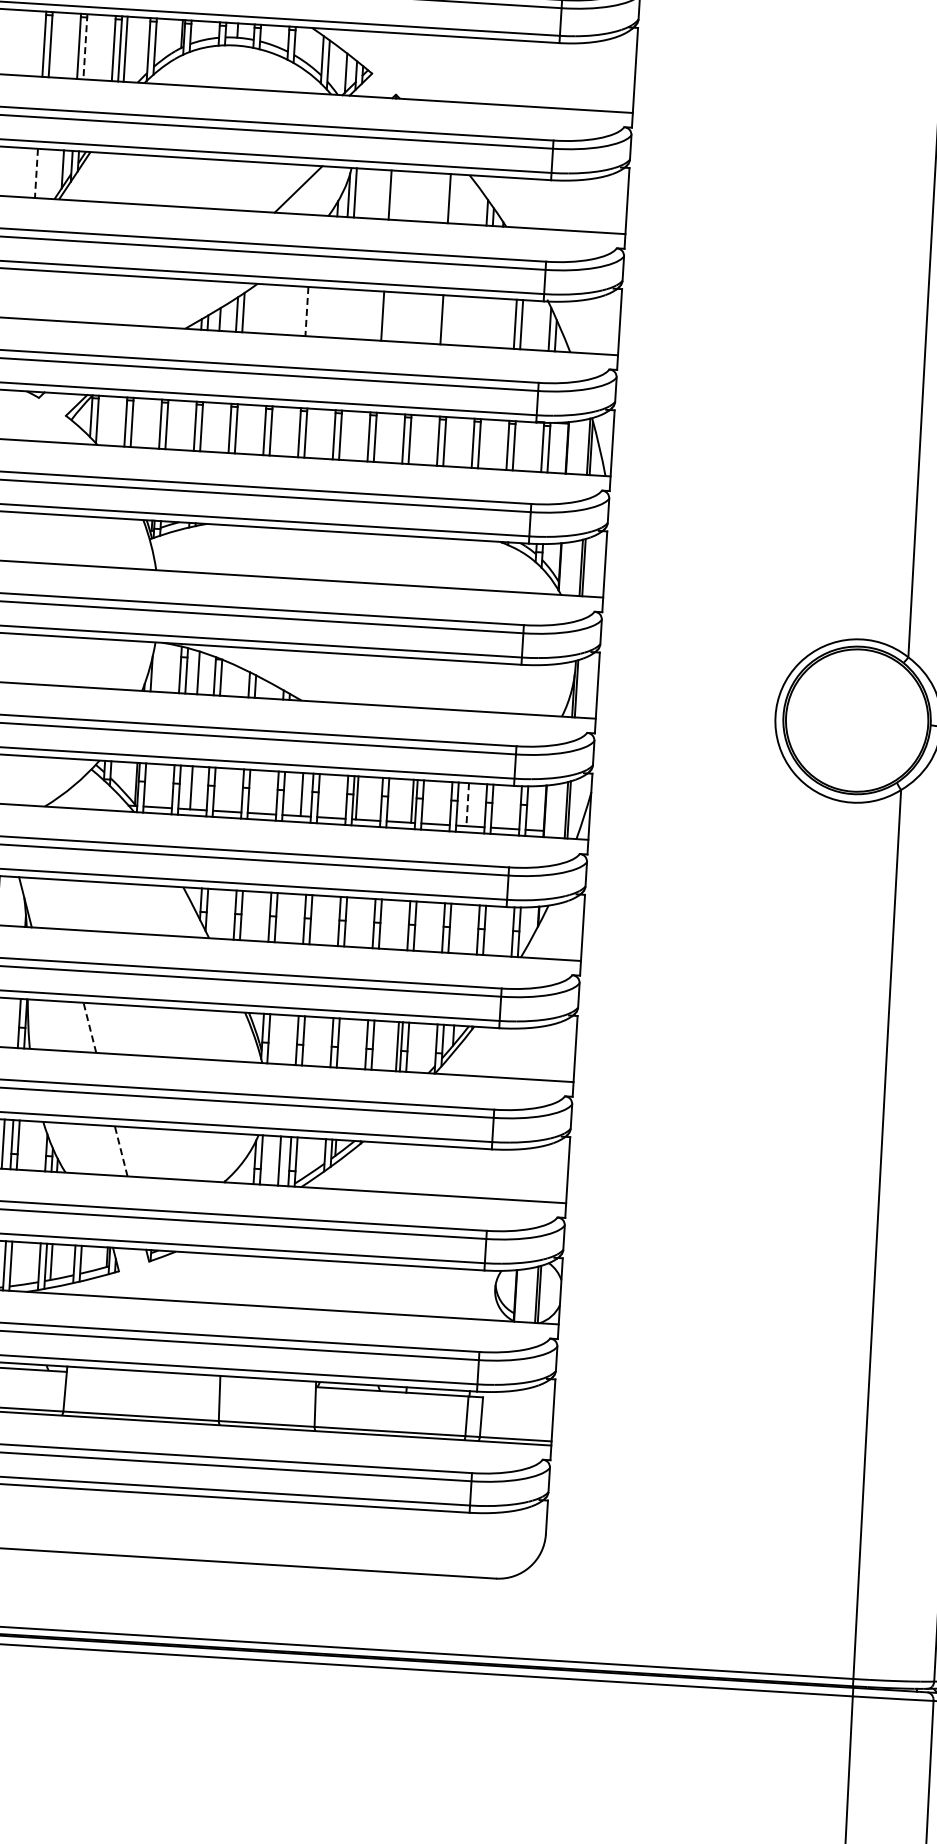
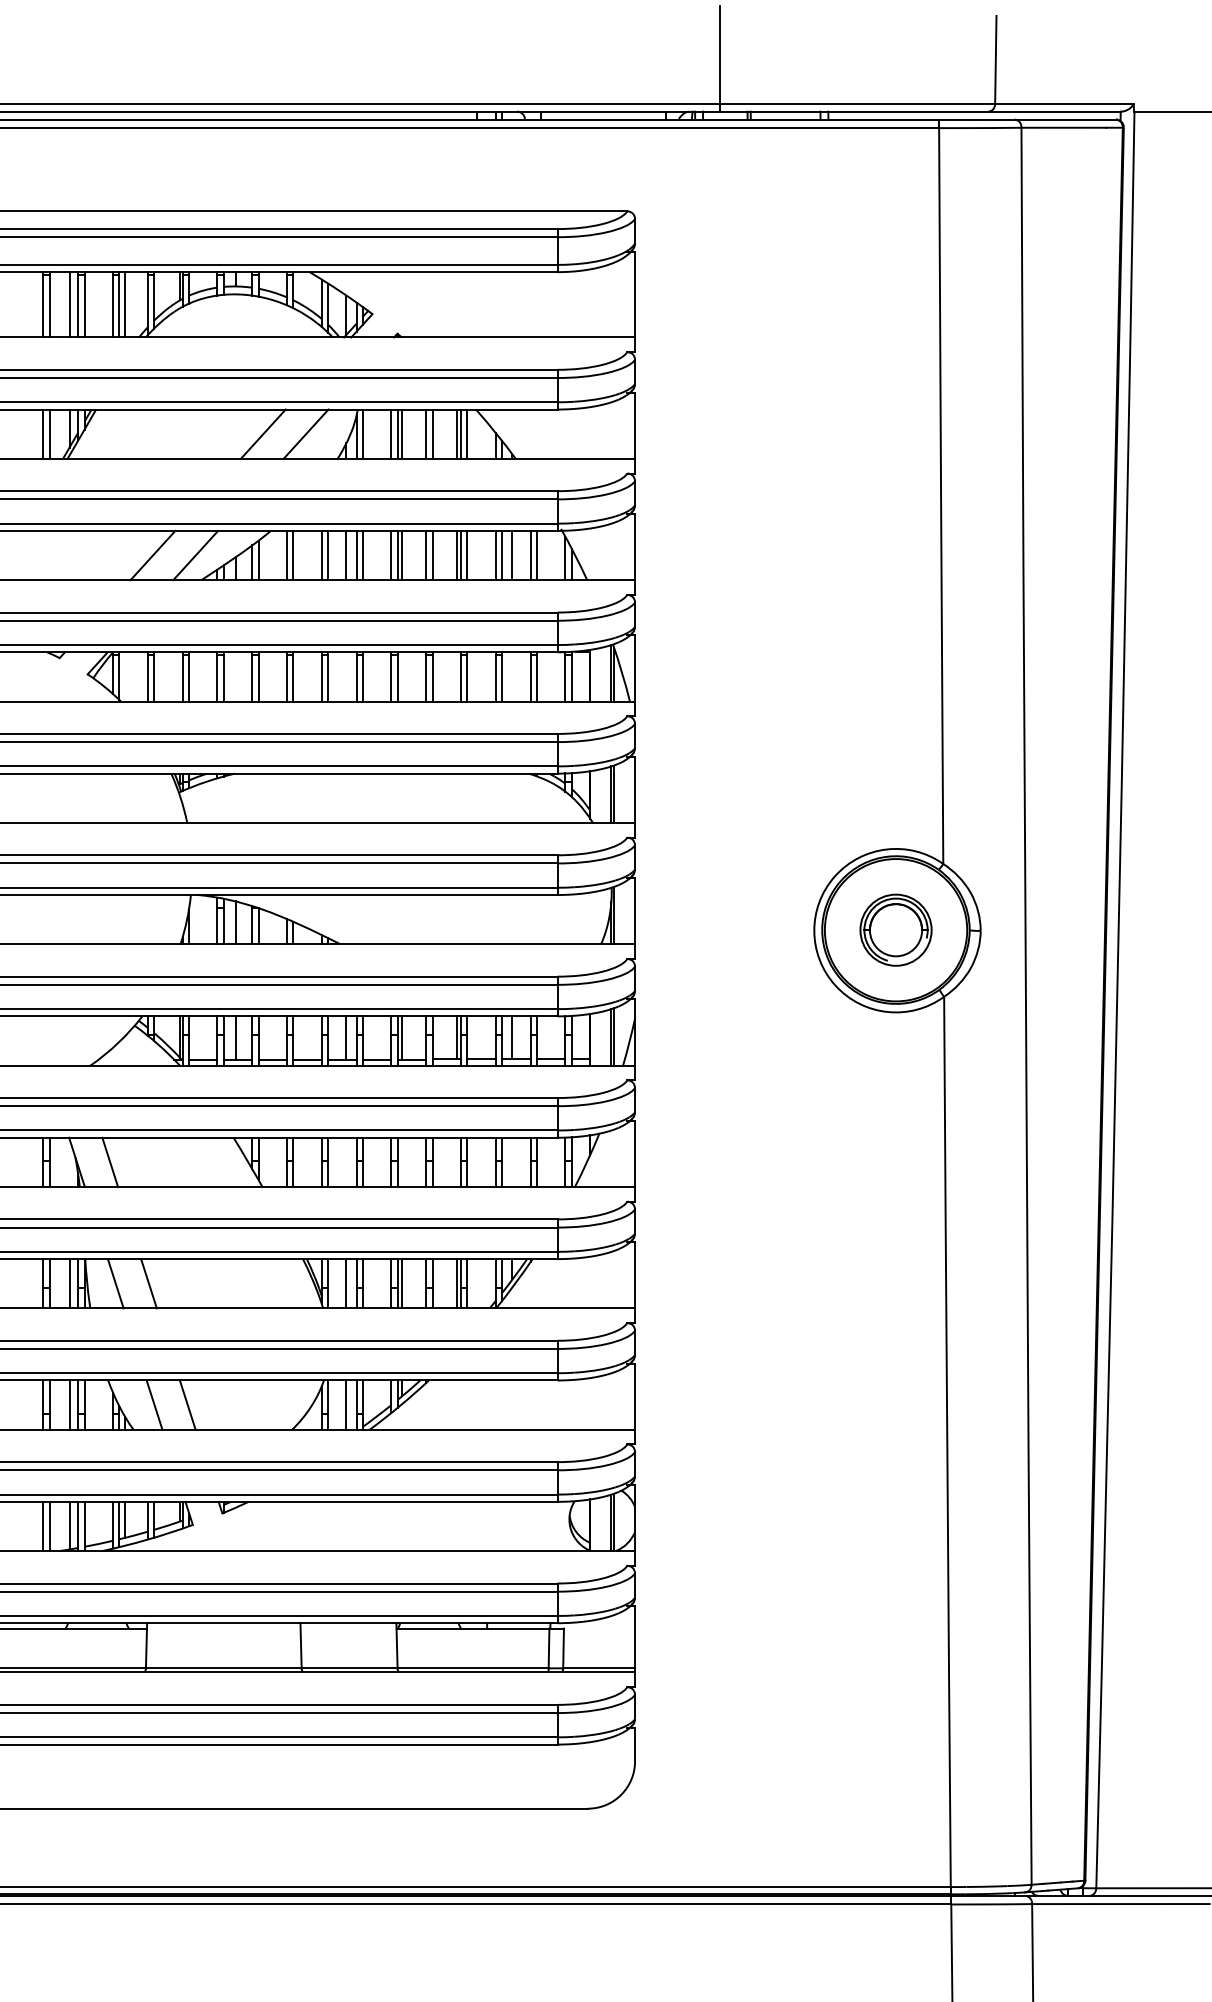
line: (70, 45) -> (69, 304), added
line: (85, 46) -> (84, 304), dashed -> solid
line: (36, 173) -> (43, 434), dashed -> solid
line: (42, 173) -> (49, 433), added
line: (255, 186) -> (262, 433), added
line: (383, 193) -> (391, 433), added
line: (393, 194) -> (401, 433), added
line: (418, 196) -> (426, 433), added
line: (424, 196) -> (432, 433), added
line: (453, 198) -> (461, 433), added
line: (459, 198) -> (467, 433), added
line: (137, 301) -> (152, 555), added
line: (180, 303) -> (195, 555), added
line: (272, 309) -> (287, 555), added
line: (278, 309) -> (293, 555), added
line: (306, 311) -> (321, 555), dashed -> solid
line: (313, 311) -> (328, 555), added
line: (331, 313) -> (346, 555), added
line: (341, 313) -> (356, 555), added
line: (348, 314) -> (363, 555), added
line: (376, 315) -> (391, 555), added
line: (386, 316) -> (401, 555), added
line: (411, 317) -> (426, 555), added
line: (417, 318) -> (432, 555), added
line: (446, 320) -> (461, 555), added
line: (452, 320) -> (467, 555), added
line: (480, 322) -> (495, 555), added
line: (487, 322) -> (502, 555), added
line: (497, 323) -> (512, 555), added
part: (856, 719) -> (895, 929), added
line: (467, 804) -> (512, 1037), dashed -> solid
line: (58, 904) -> (110, 1162), added
line: (10, 1022) -> (69, 1283), added
line: (56, 1025) -> (115, 1283), added
line: (90, 1027) -> (149, 1283), dashed -> solid
line: (287, 1039) -> (346, 1283), added
line: (341, 1043) -> (401, 1283), added
line: (88, 1148) -> (154, 1404), added
line: (120, 1151) -> (187, 1405), dashed -> solid

